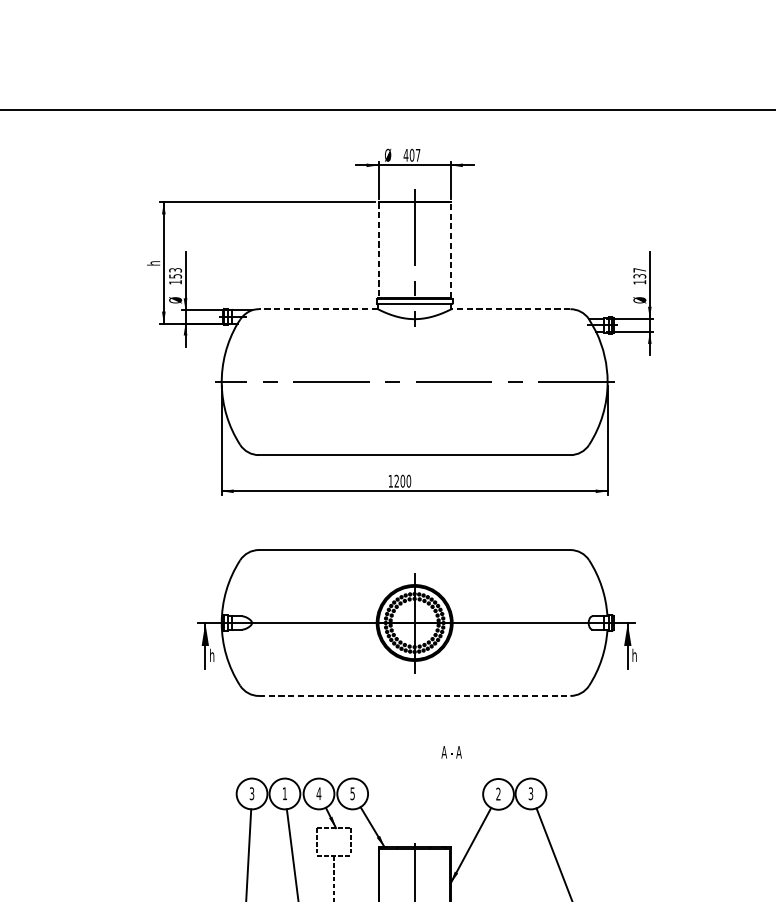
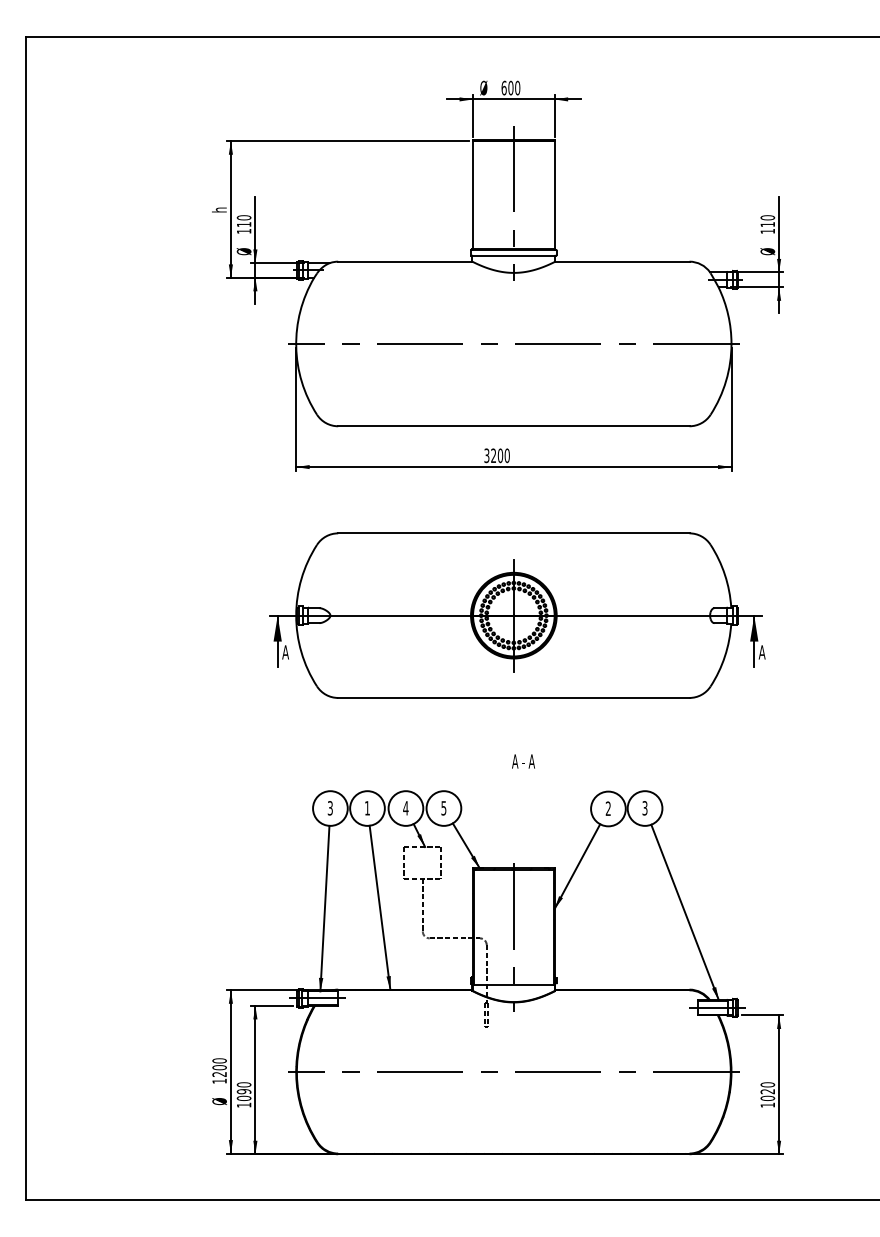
text: (411, 154) -> (510, 87), 407 -> 600
line: (378, 250) -> (473, 195), dashed -> solid
line: (450, 250) -> (554, 195), dashed -> solid
text: (175, 273) -> (243, 221), 153 -> 110
text: (639, 273) -> (767, 221), 137 -> 110
line: (317, 309) -> (404, 261), dashed -> solid
line: (510, 309) -> (621, 261), dashed -> solid
text: (390, 481) -> (486, 455), 1200 -> 3200
text: (212, 654) -> (285, 651), h -> A
text: (634, 654) -> (761, 651), h -> A
line: (414, 695) -> (513, 697), dashed -> solid
text: (451, 752) -> (523, 761), moved

